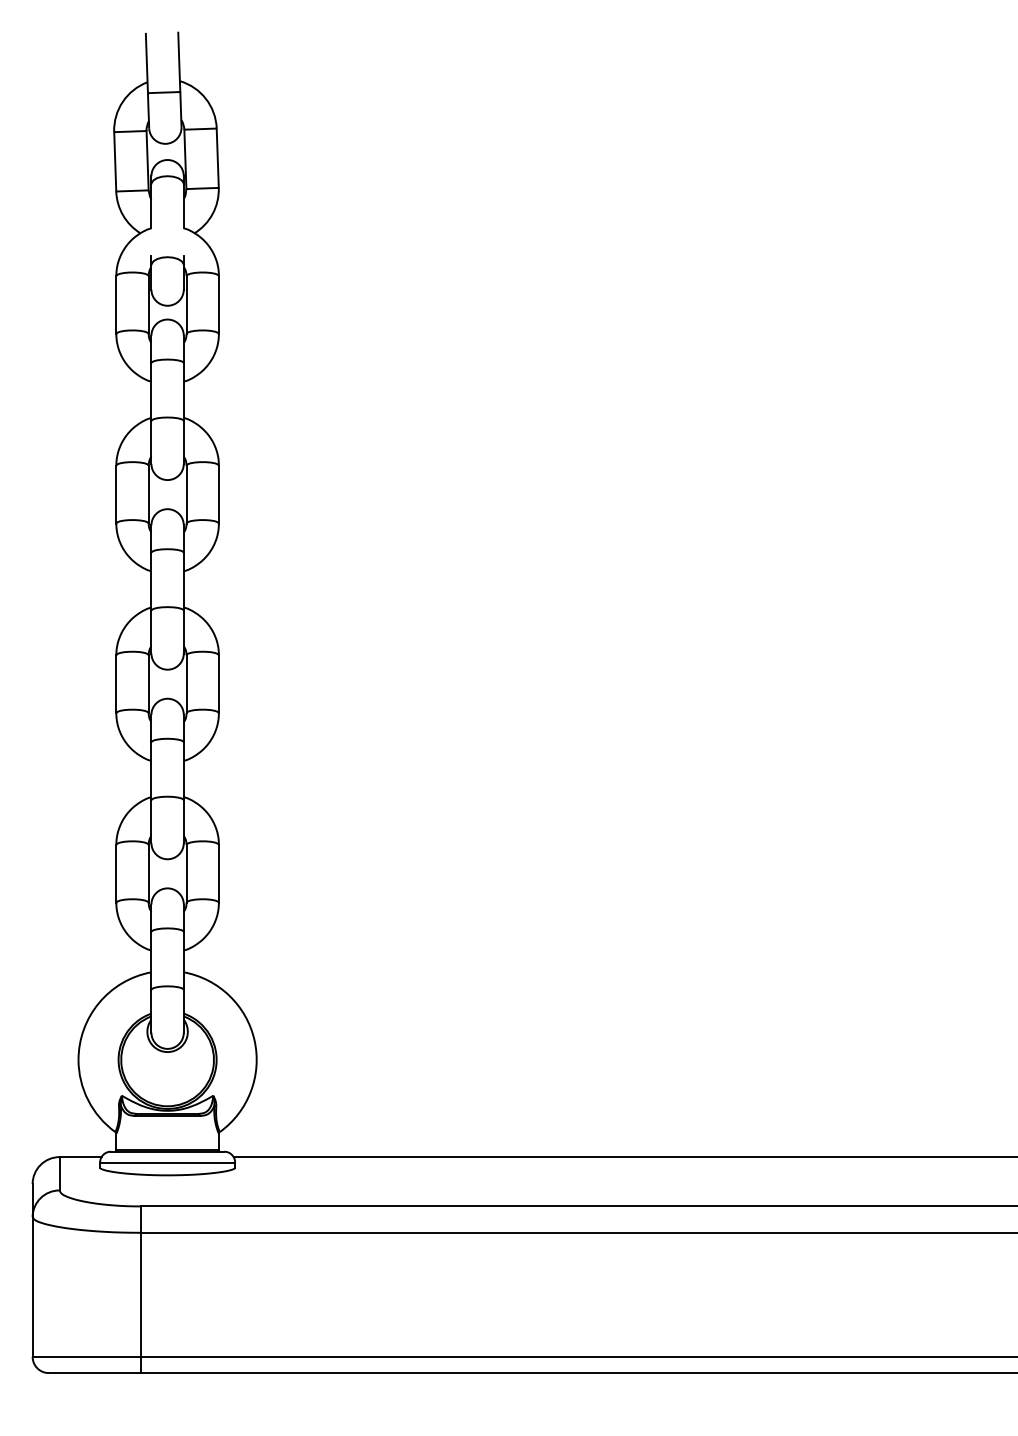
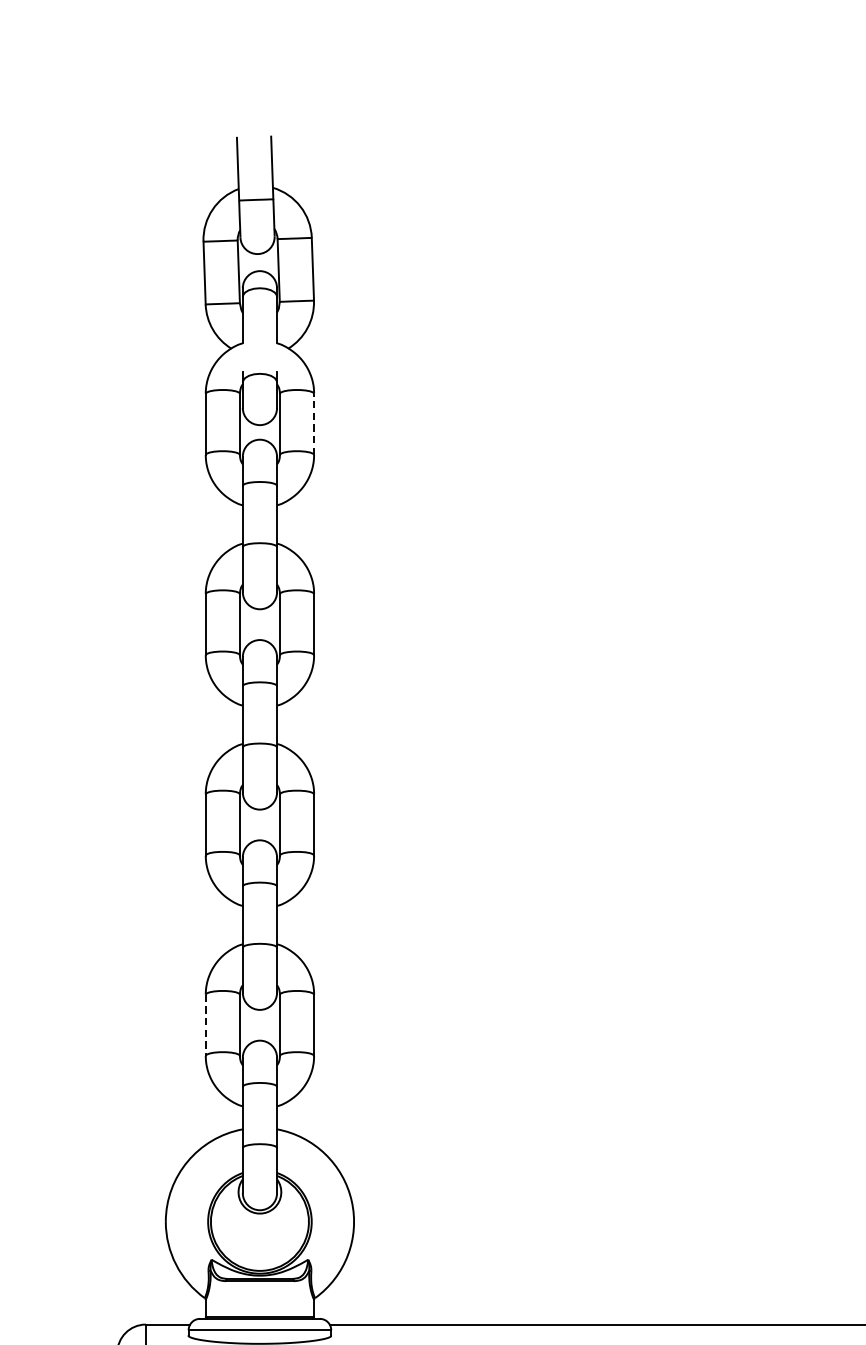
line: (218, 305) -> (313, 424), solid -> dashed
line: (116, 873) -> (205, 1024), solid -> dashed

